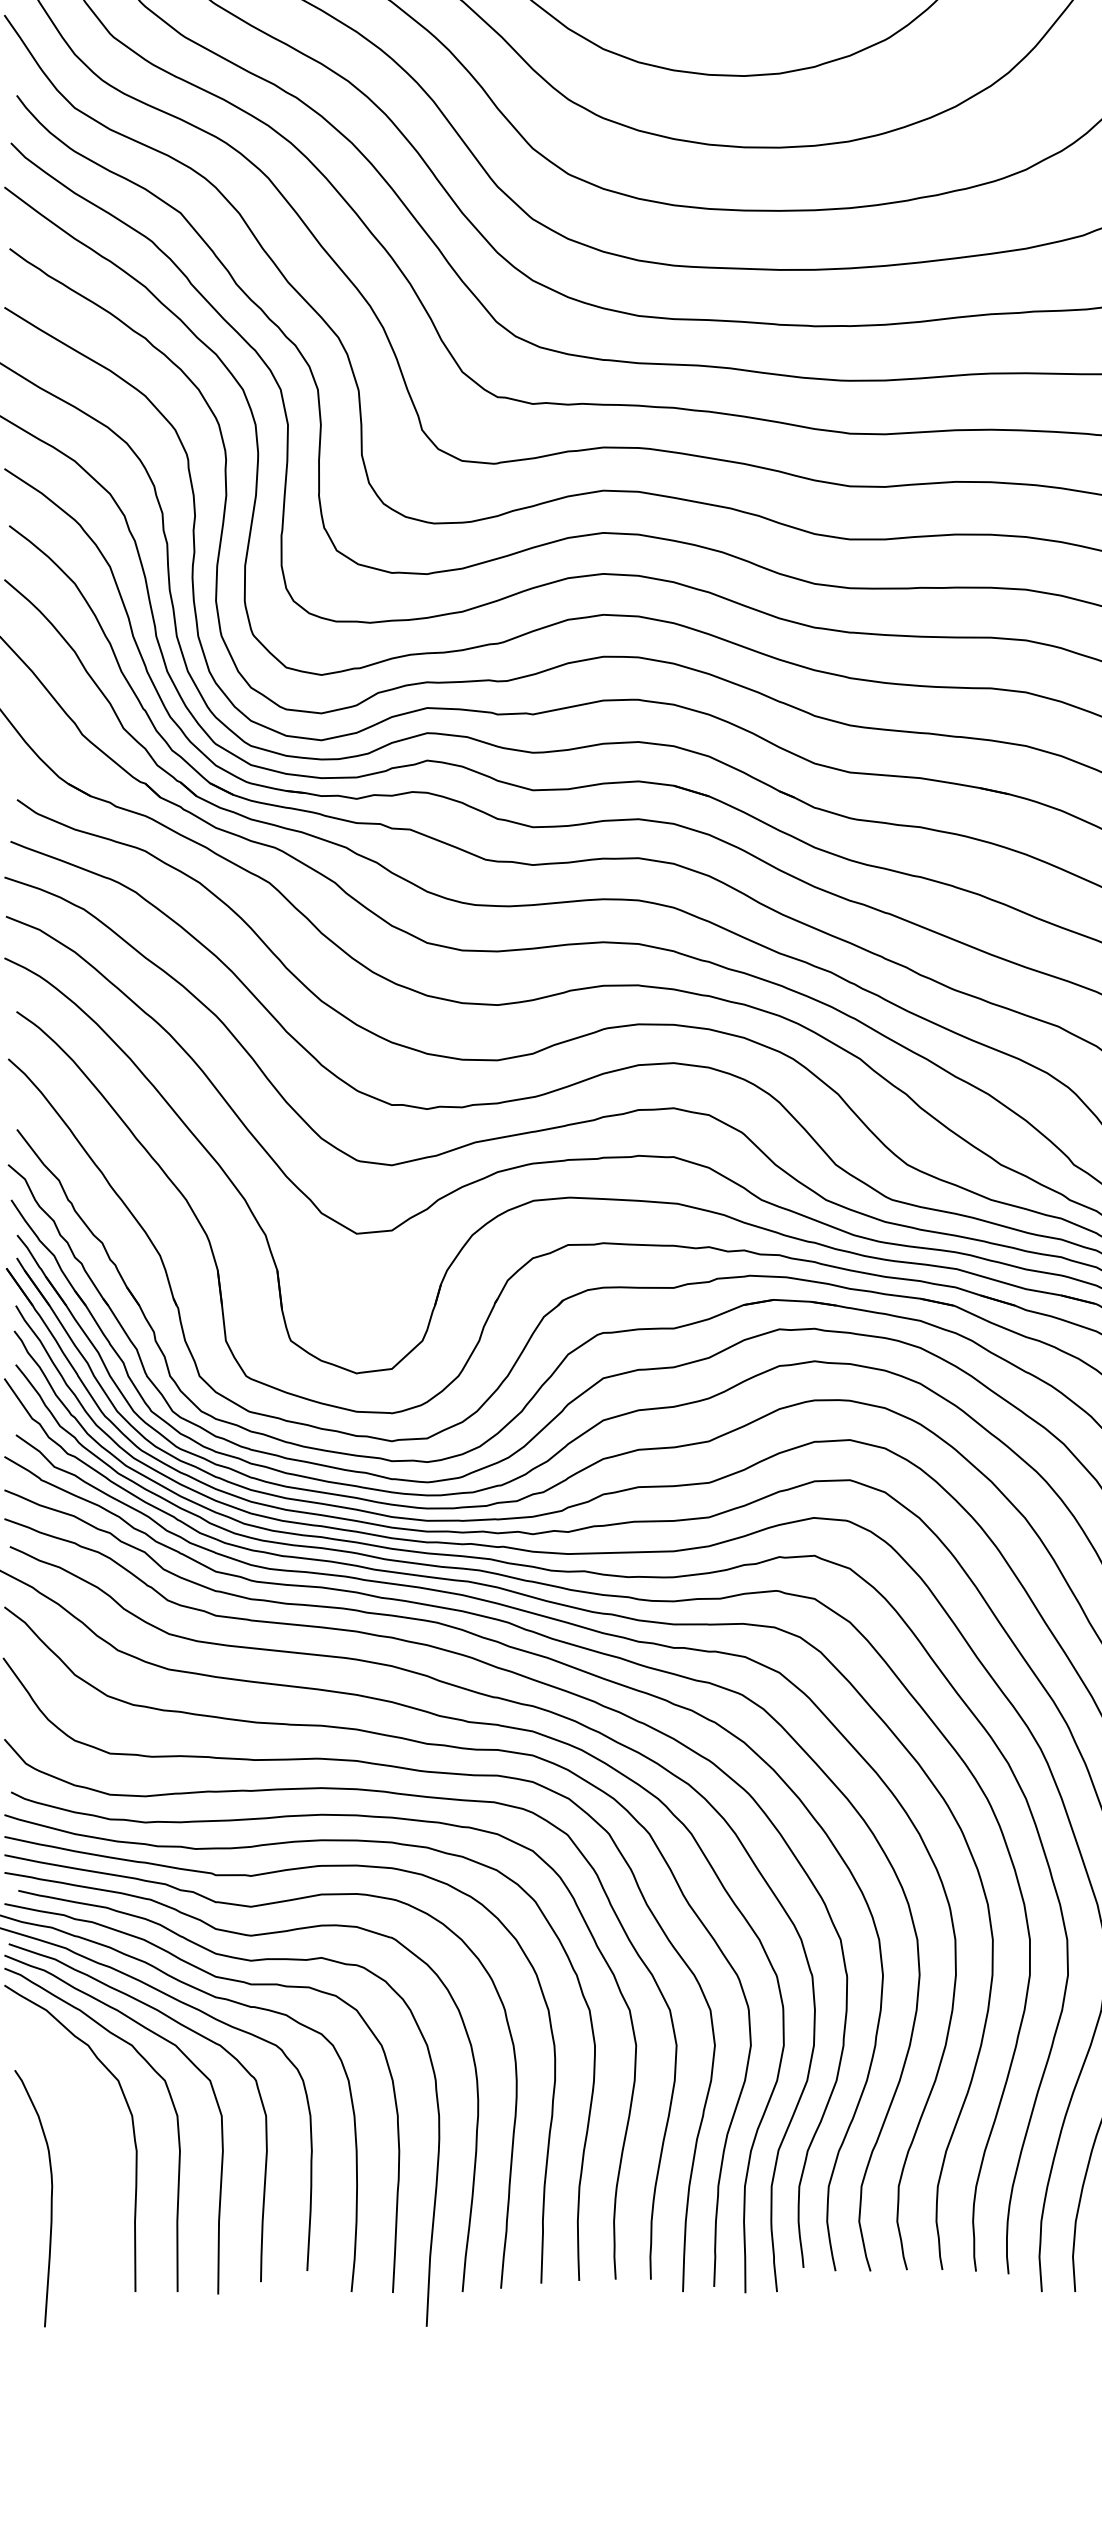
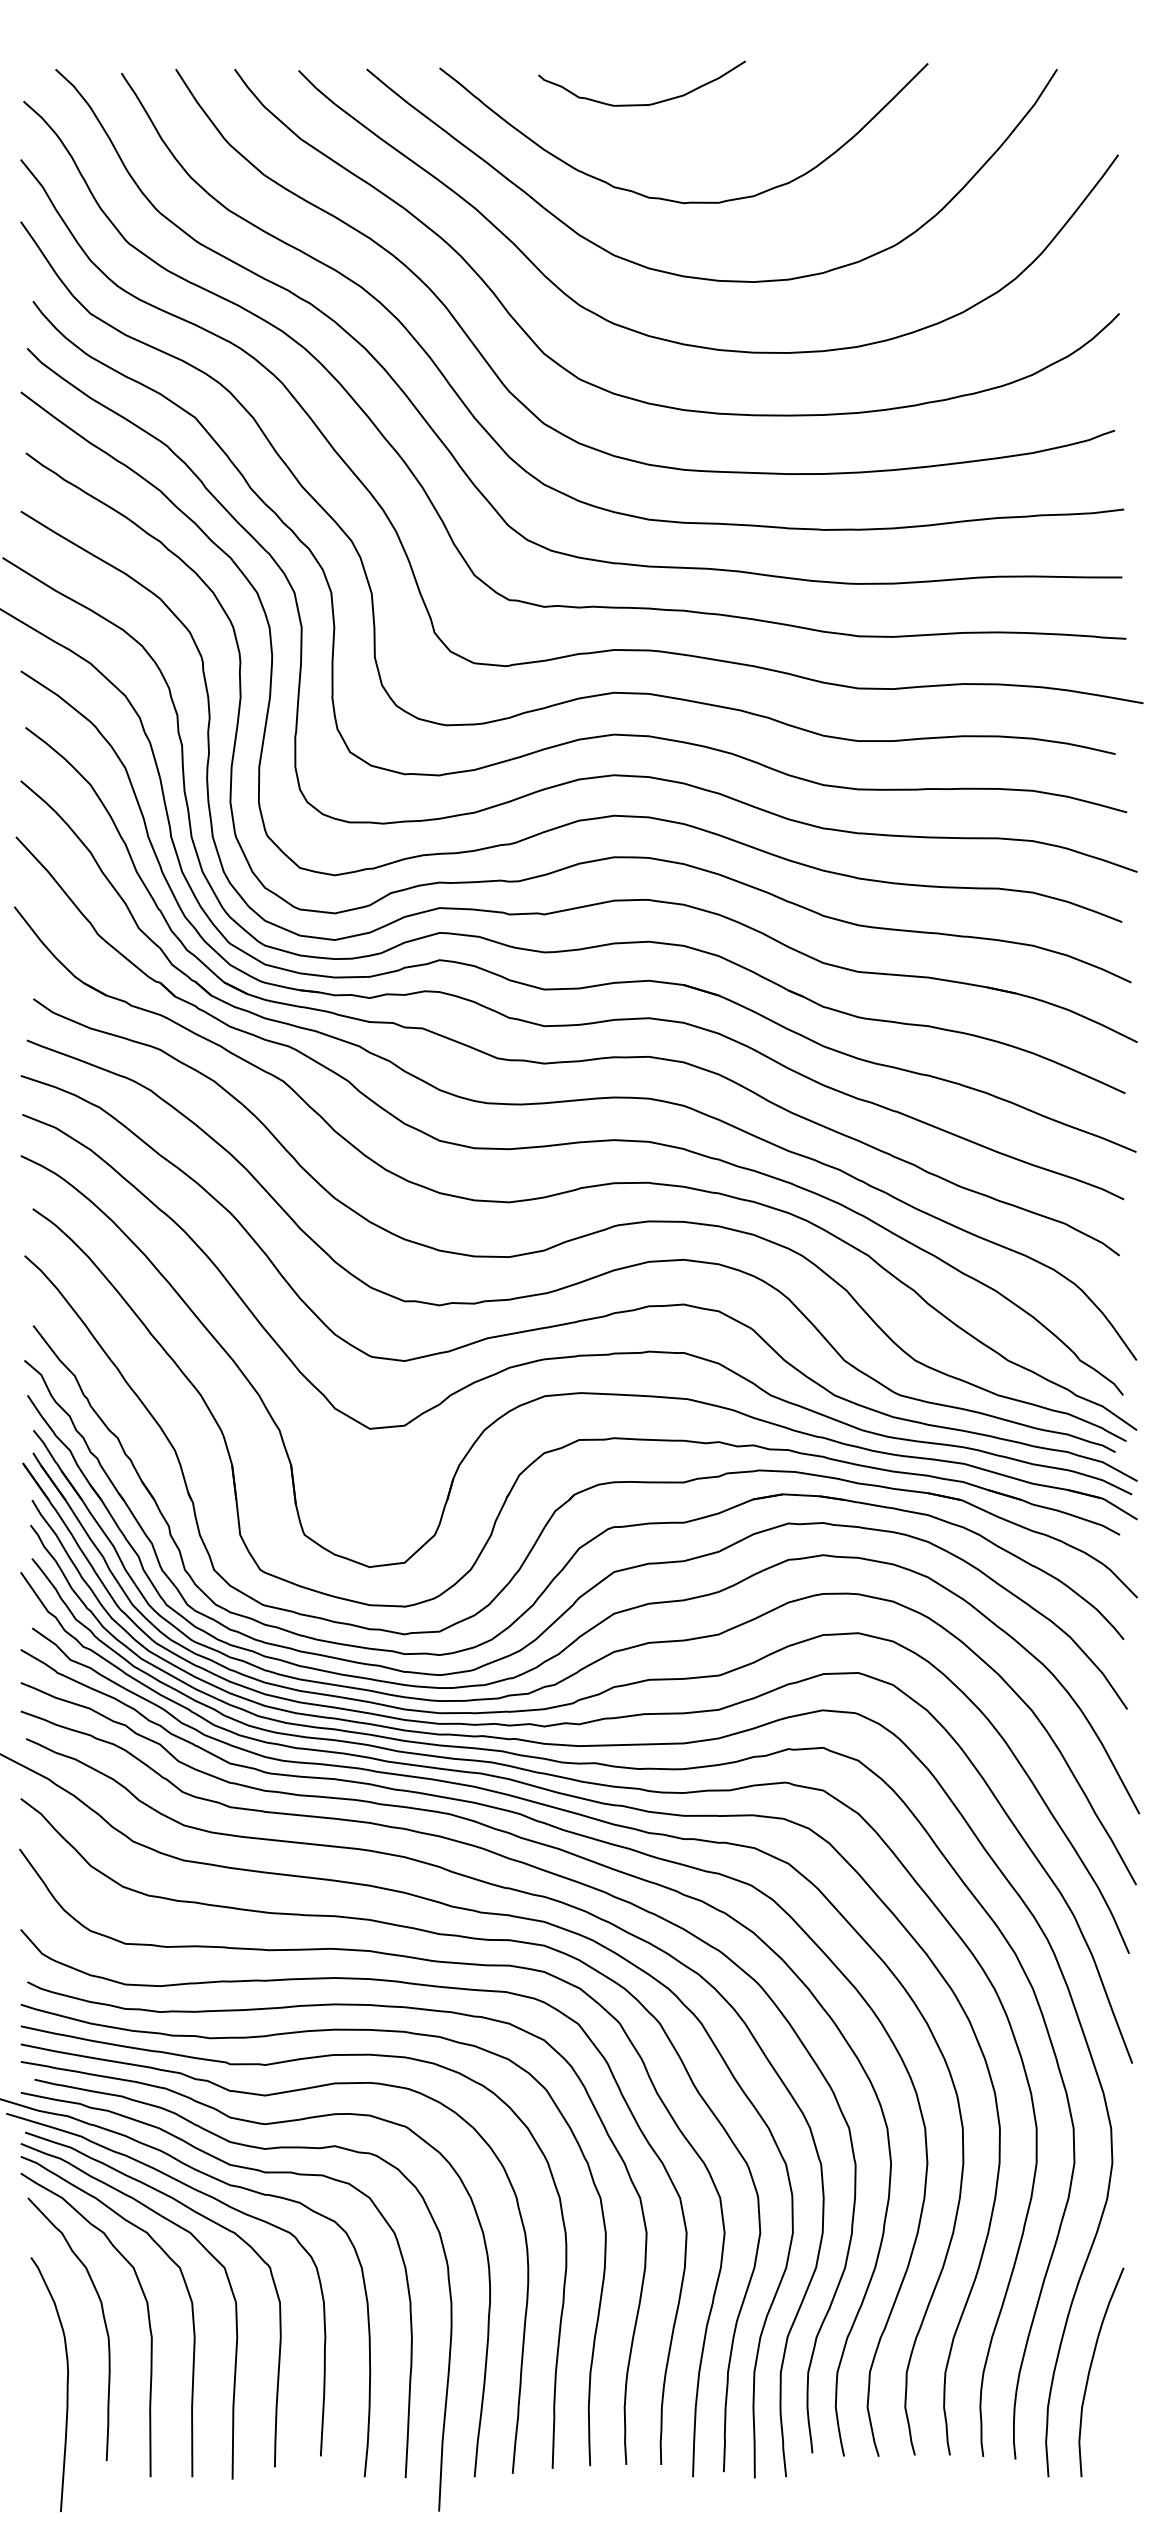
curve: (87, 2133) -> (103, 2320), added

